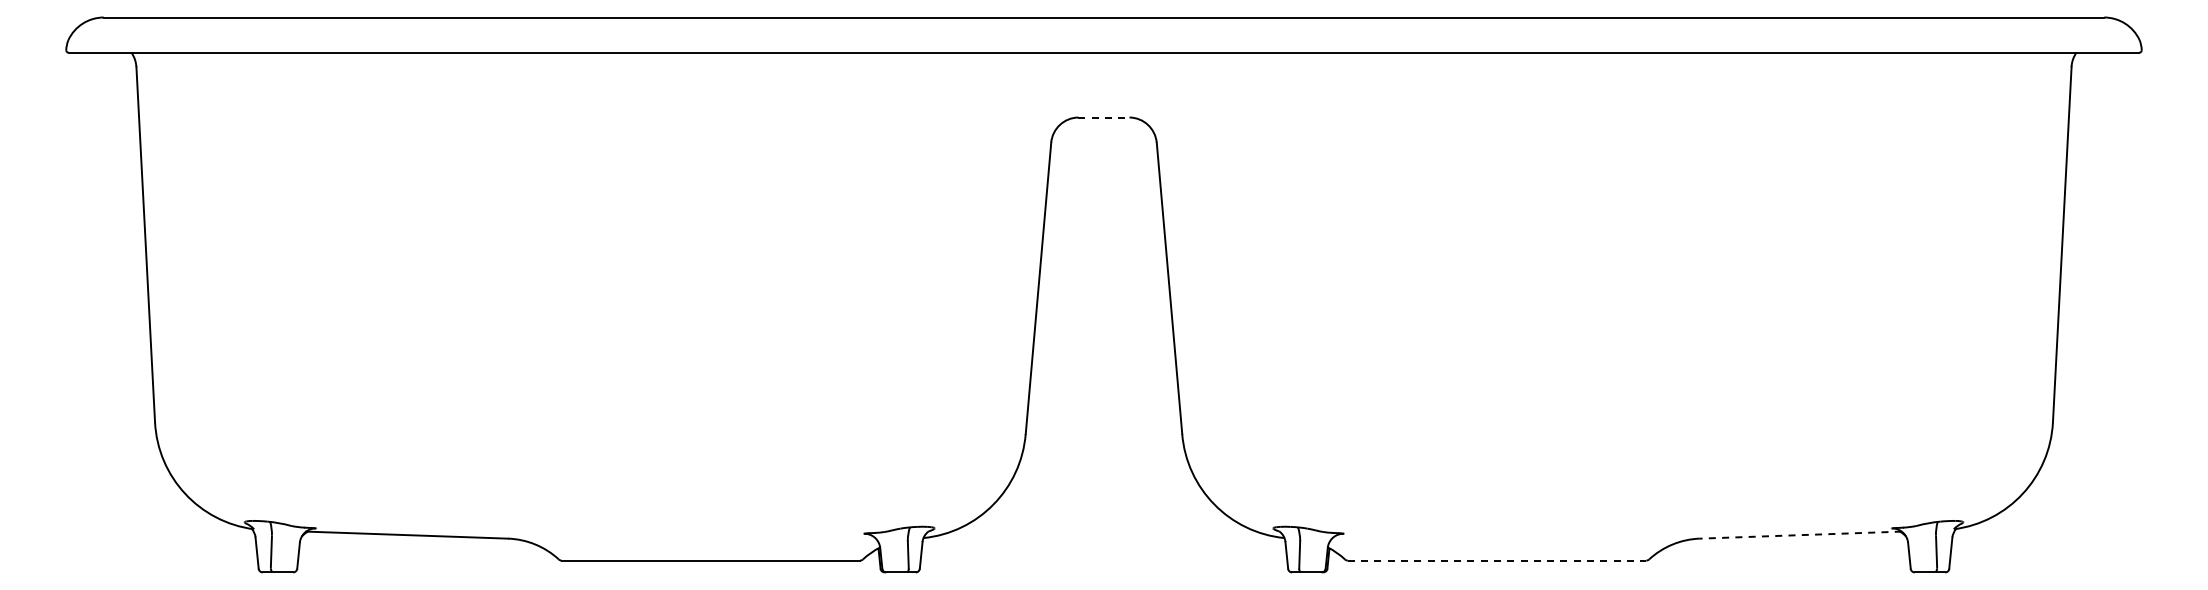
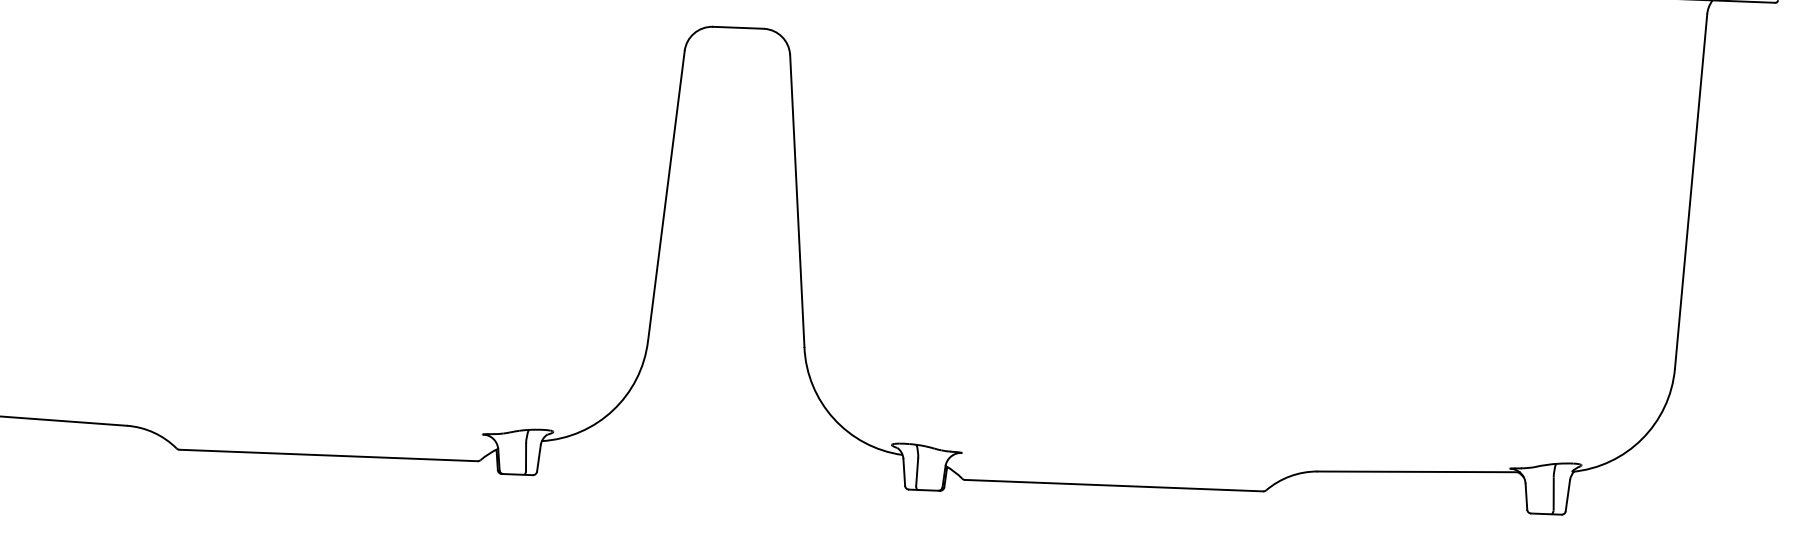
line: (1104, 117) -> (738, 27), dashed -> solid
line: (1800, 535) -> (1418, 472), dashed -> solid
line: (1497, 560) -> (1114, 485), dashed -> solid

